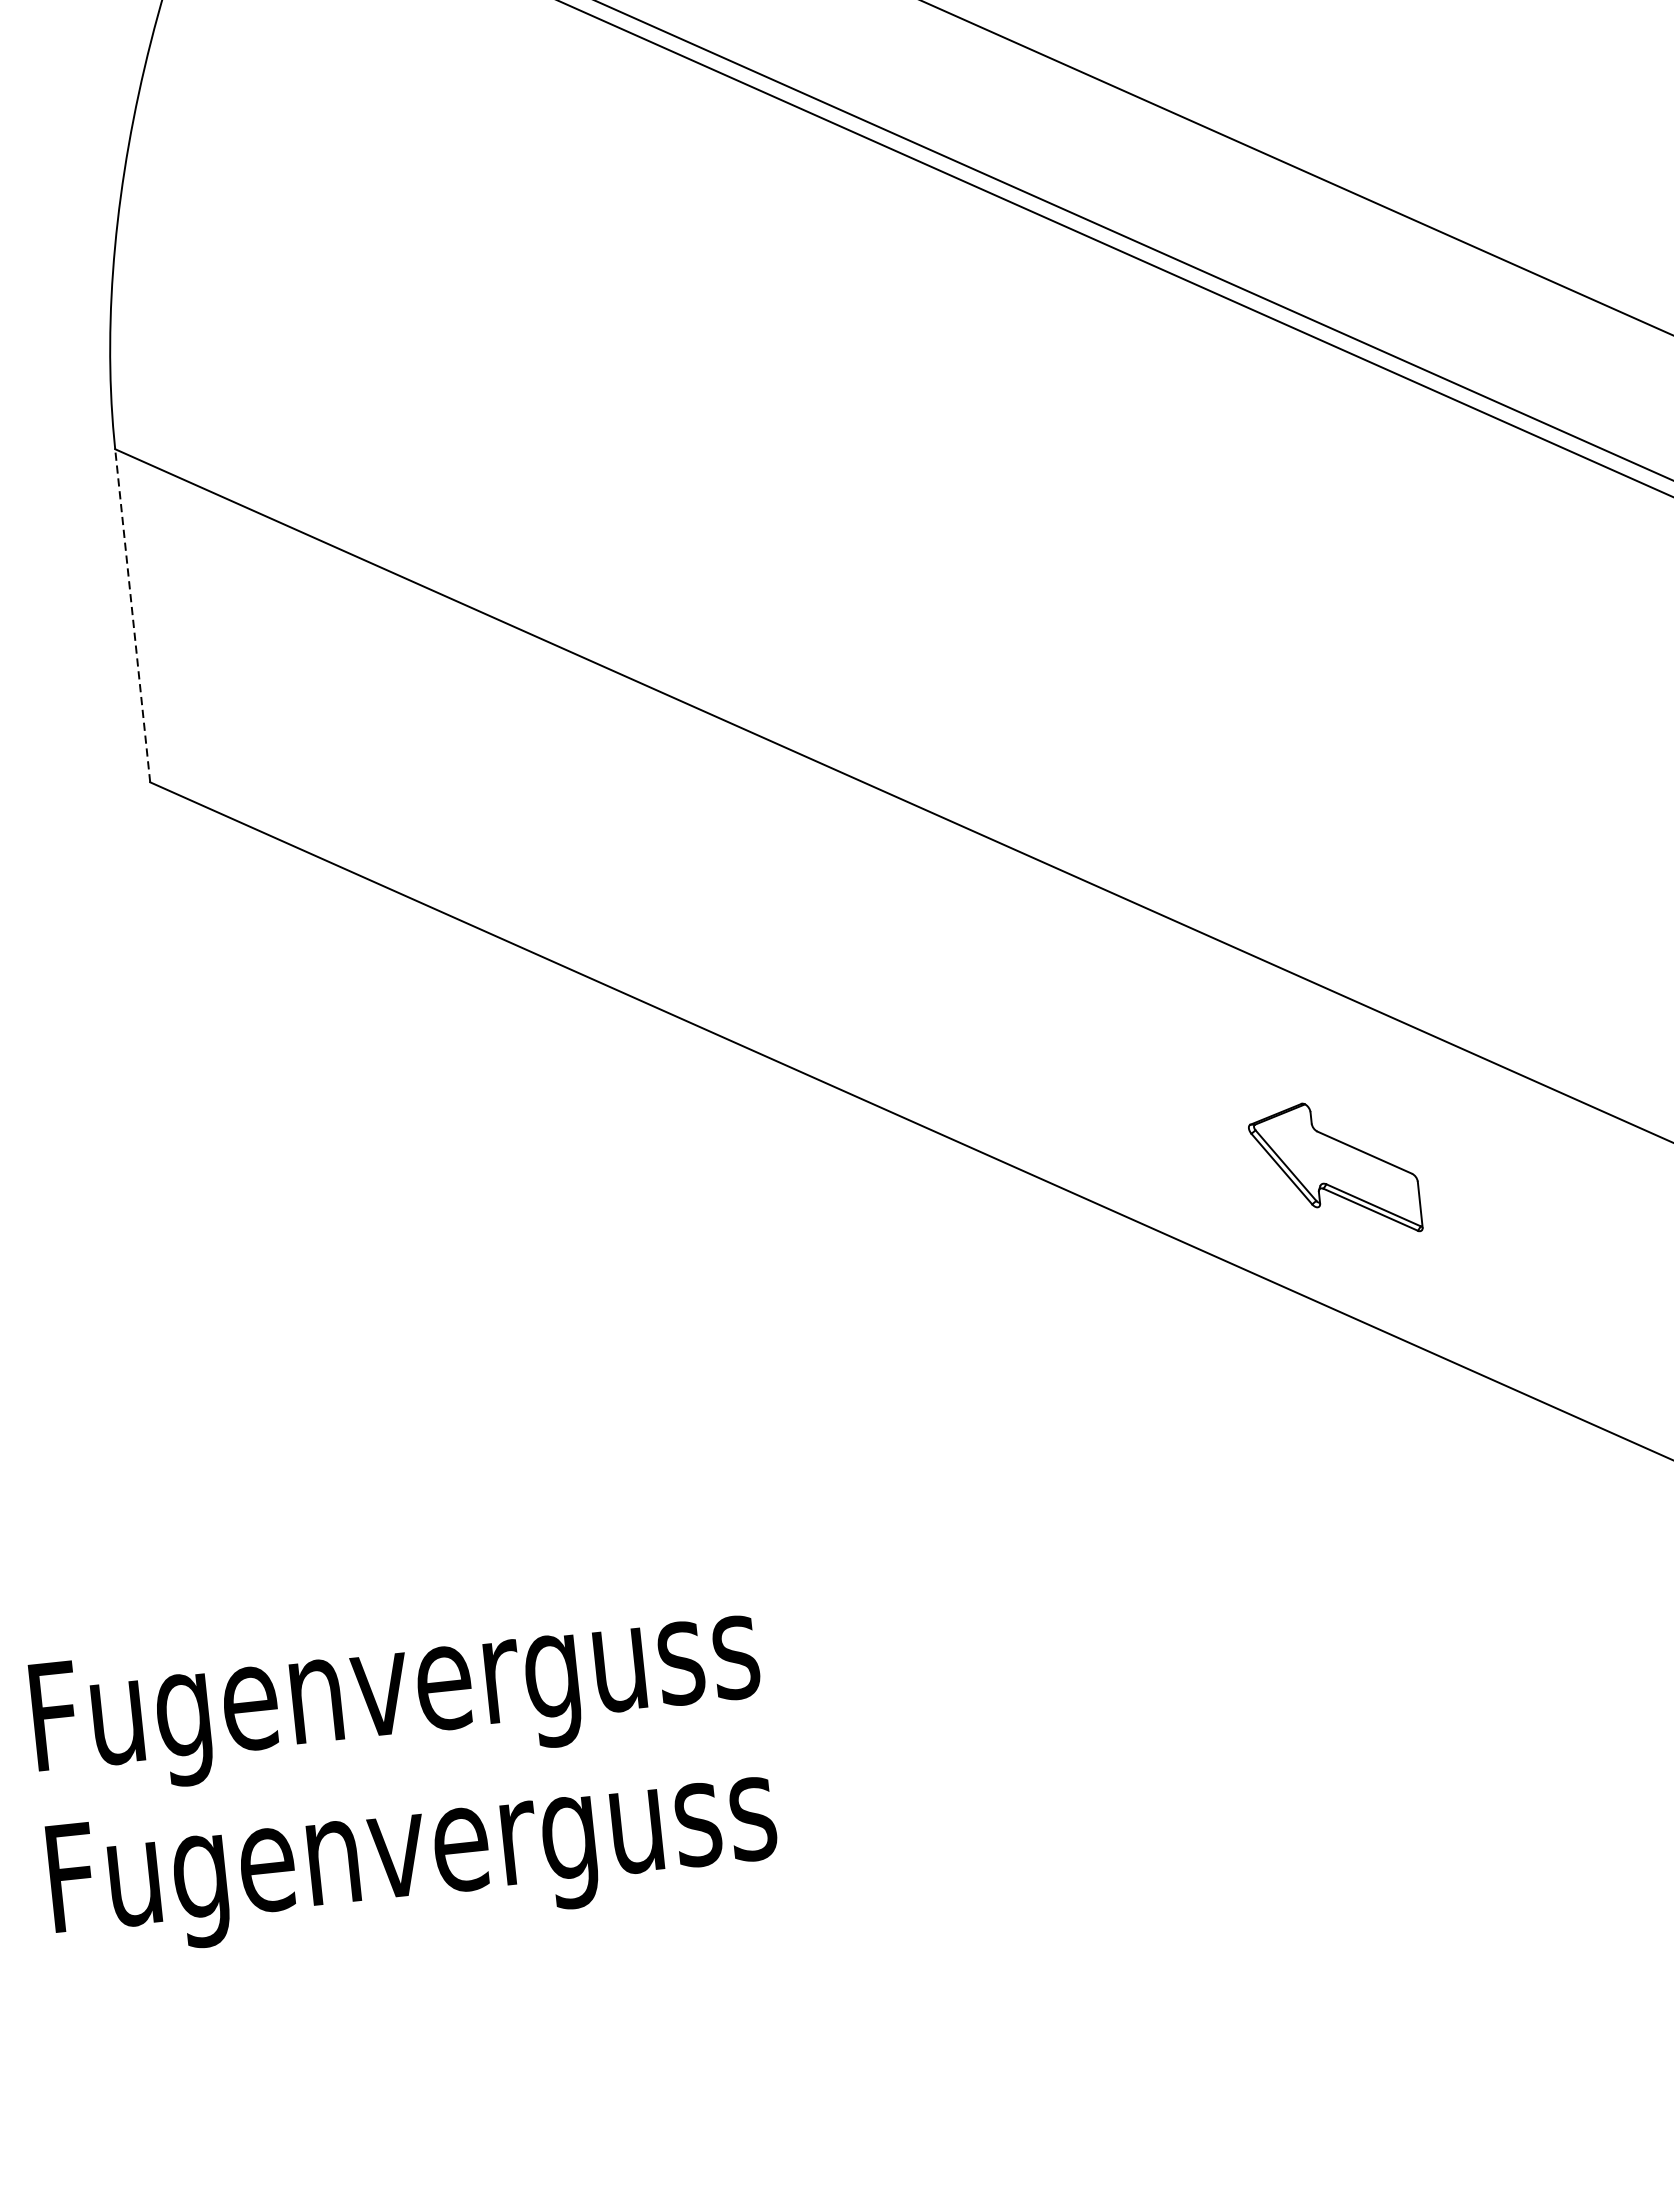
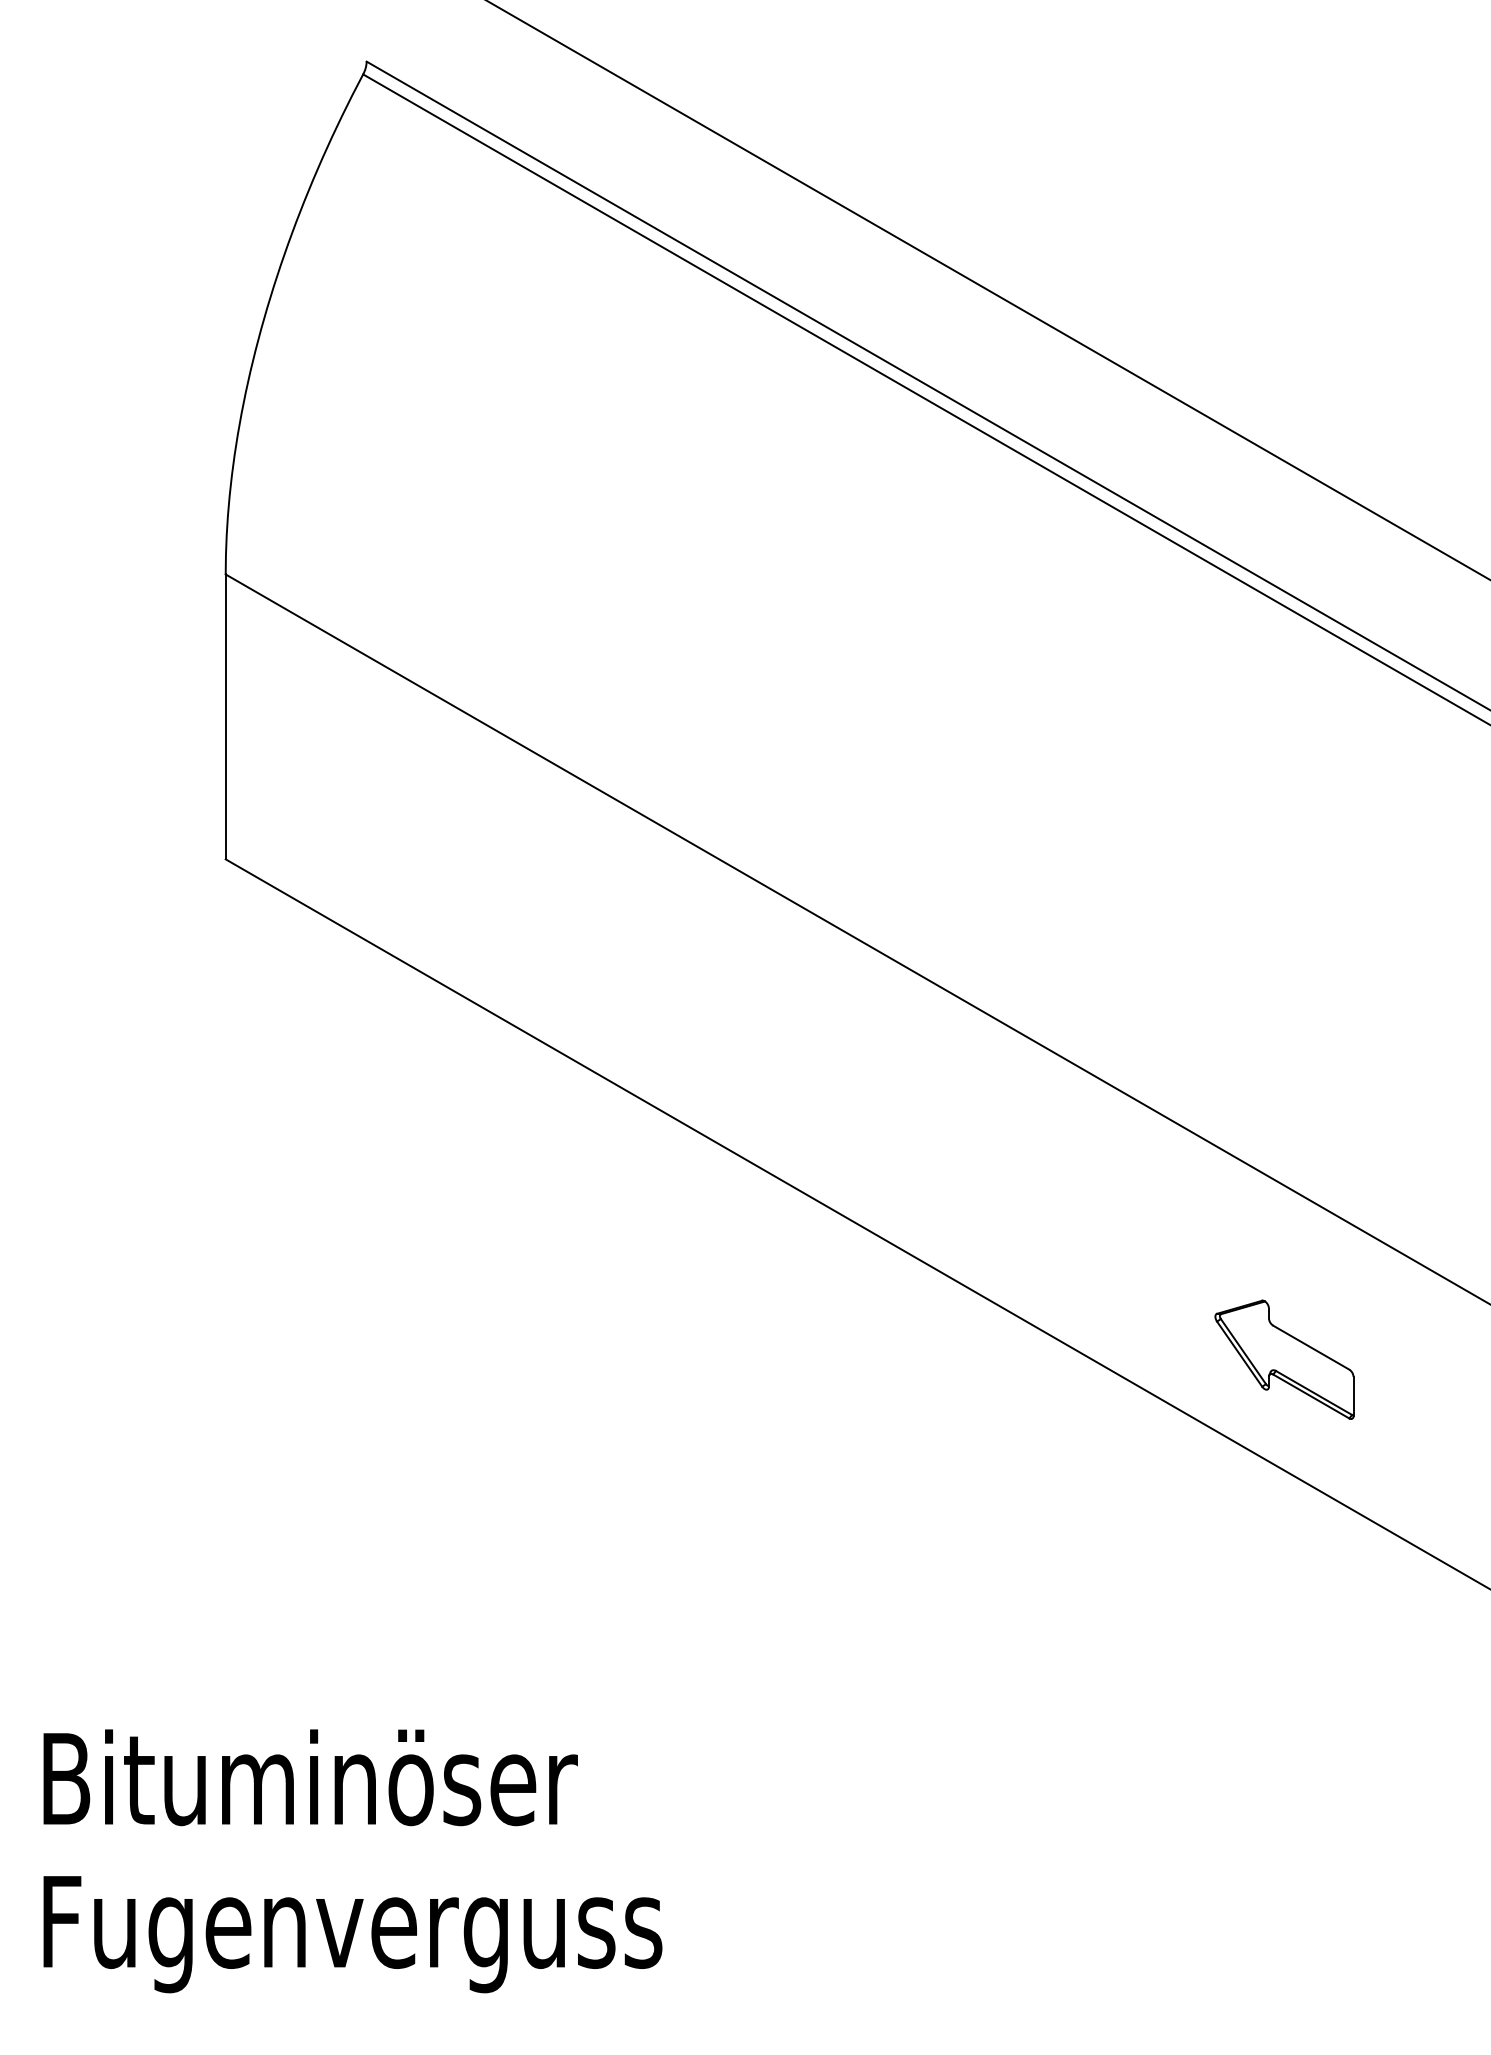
line: (132, 615) -> (225, 716), dashed -> solid
part: (1334, 1169) -> (1284, 1359), moved
text: (396, 1695) -> (352, 1934), moved
text: (418, 1853) -> (357, 1789), Fugenverguss -> Bituminöser

